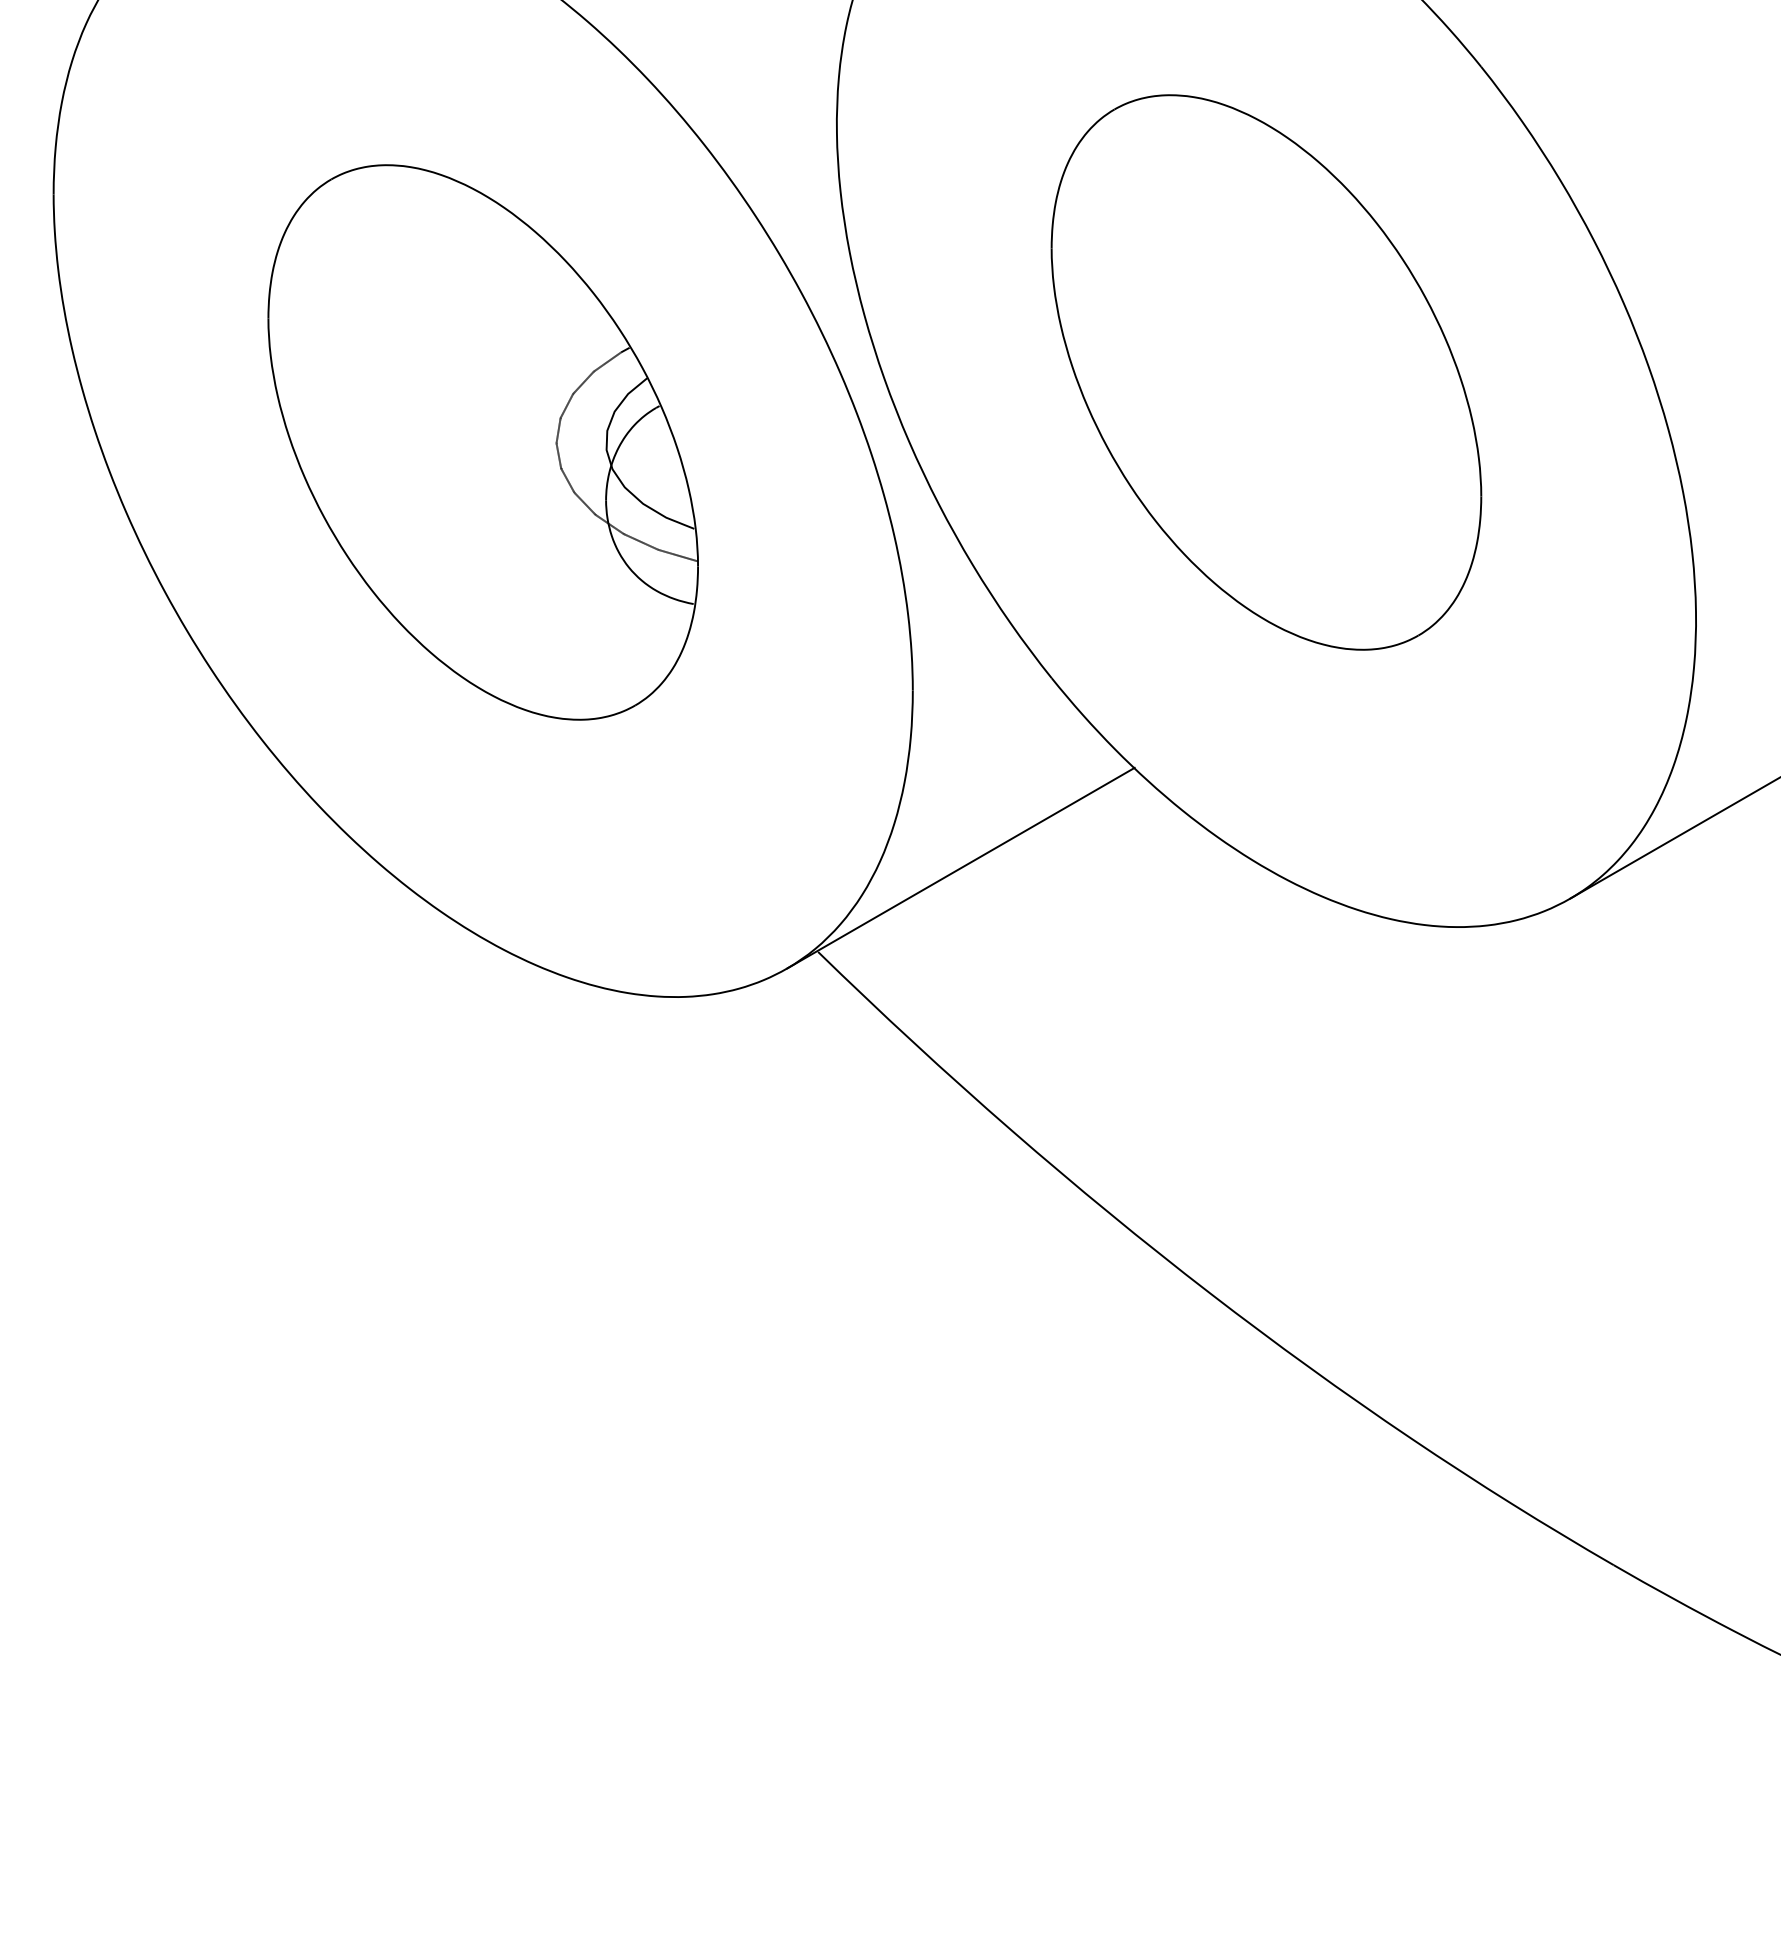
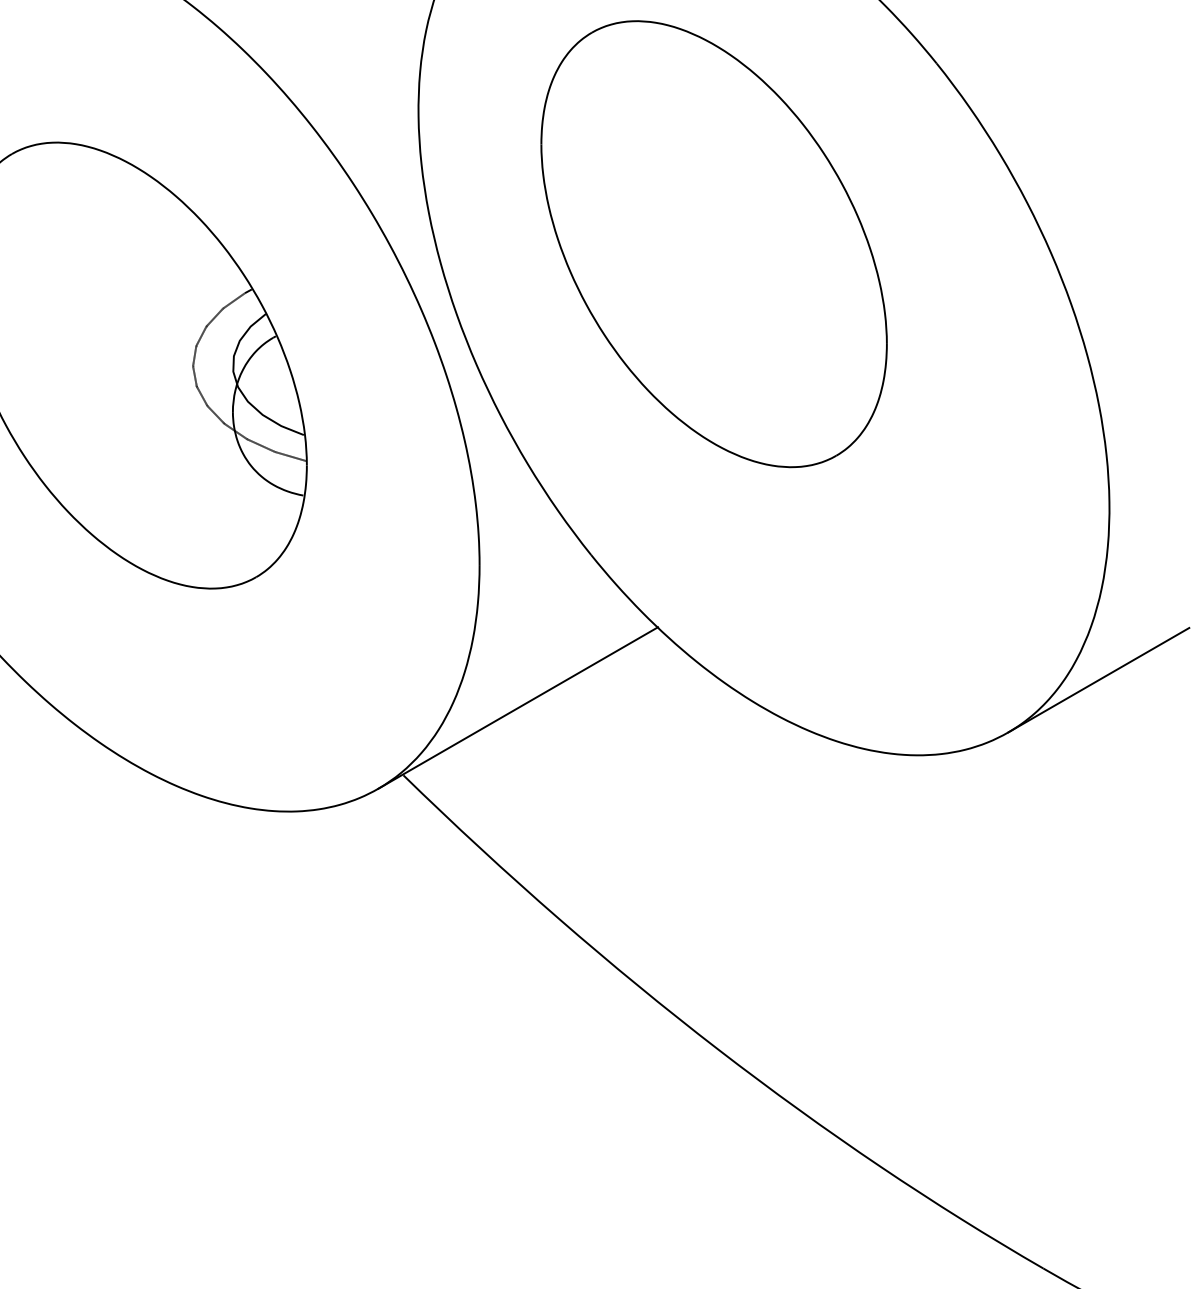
part: (1266, 372) -> (714, 244), moved

